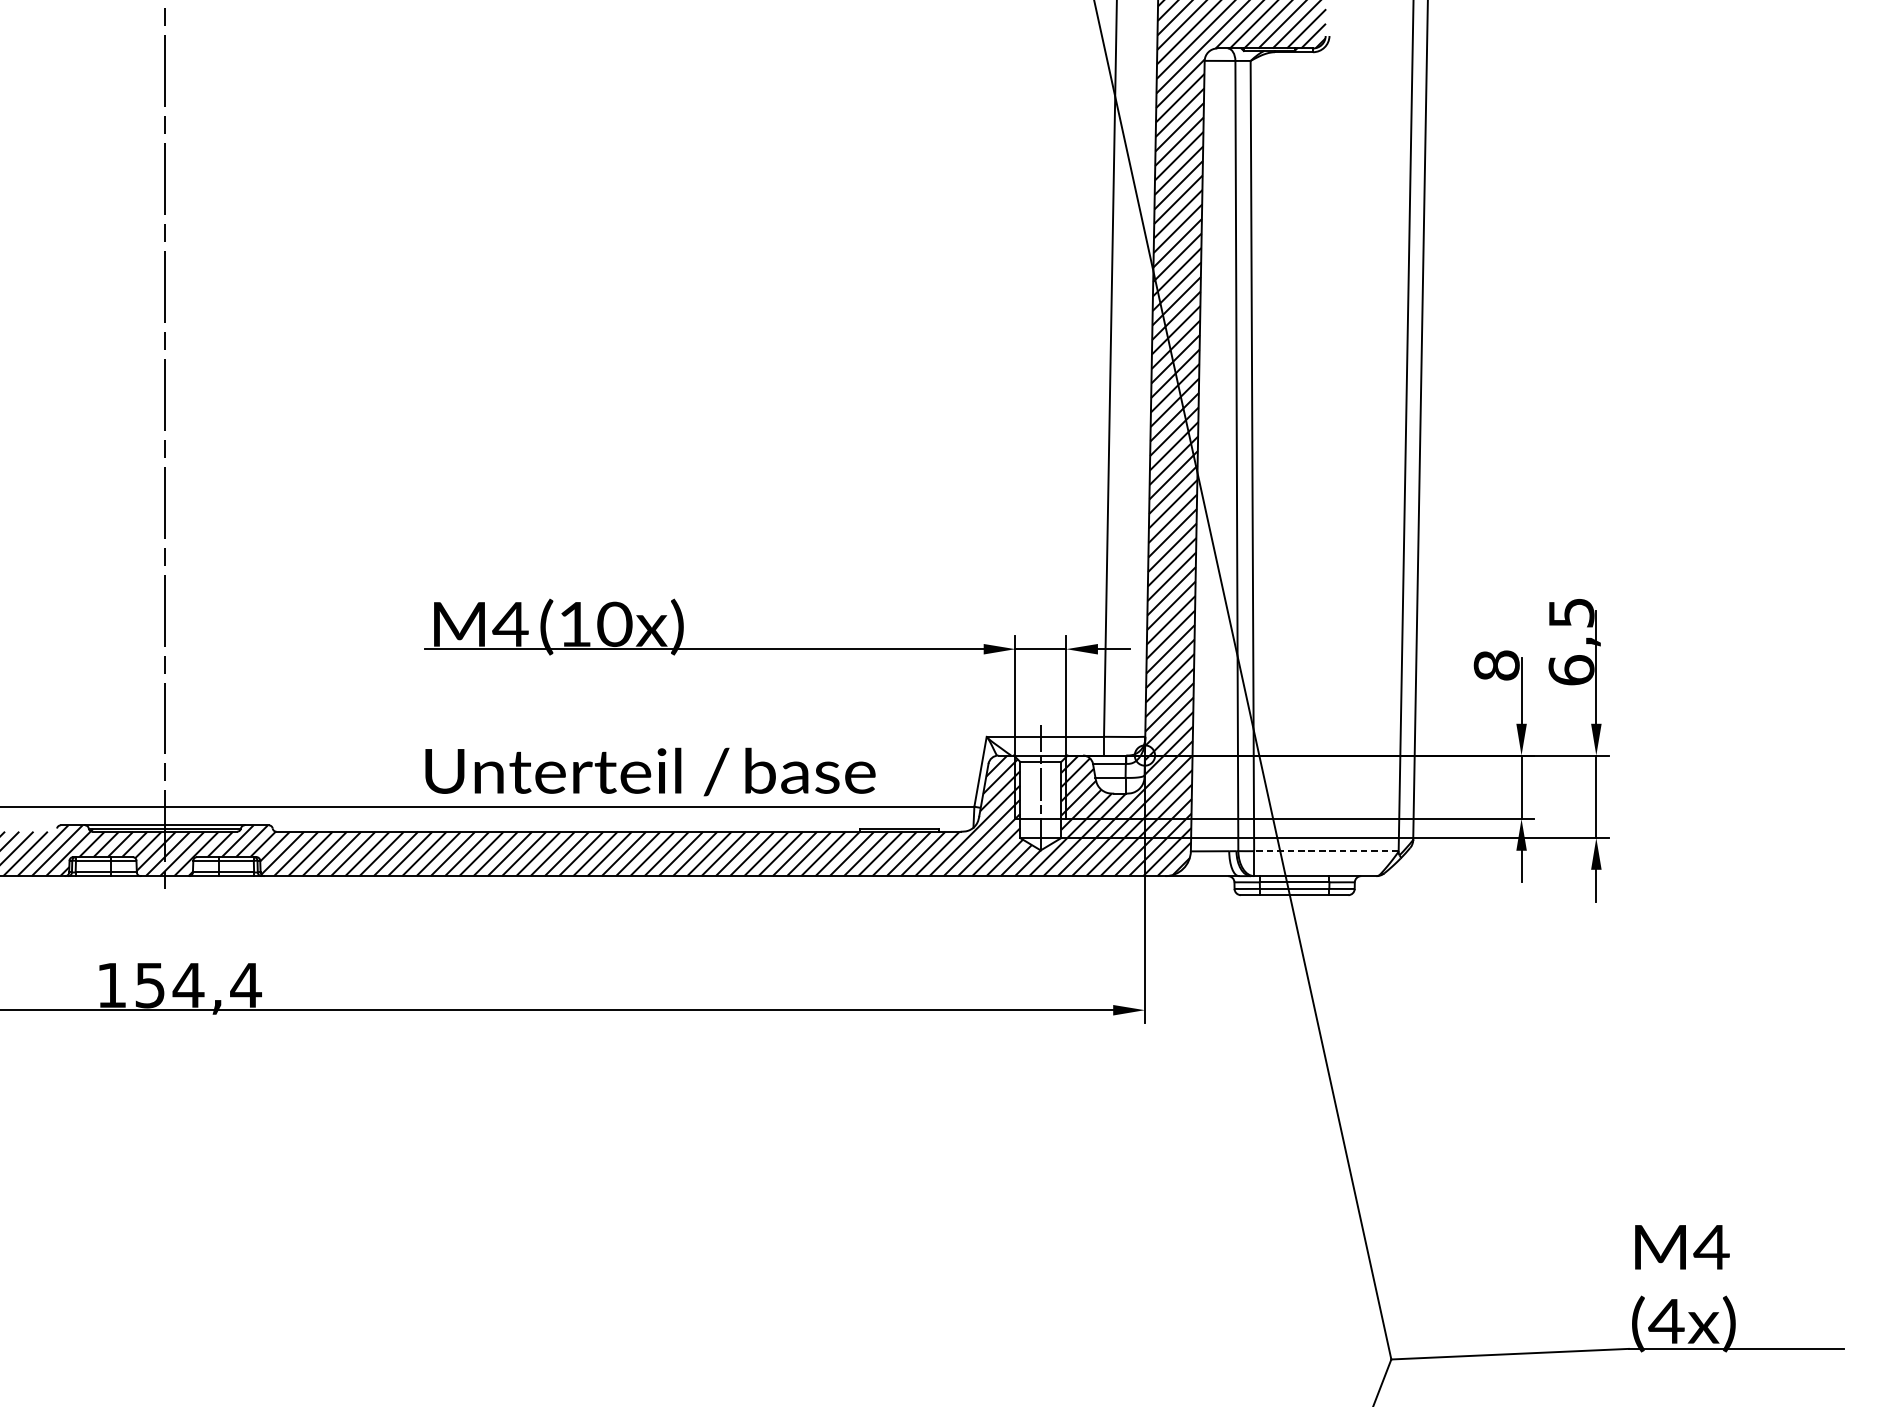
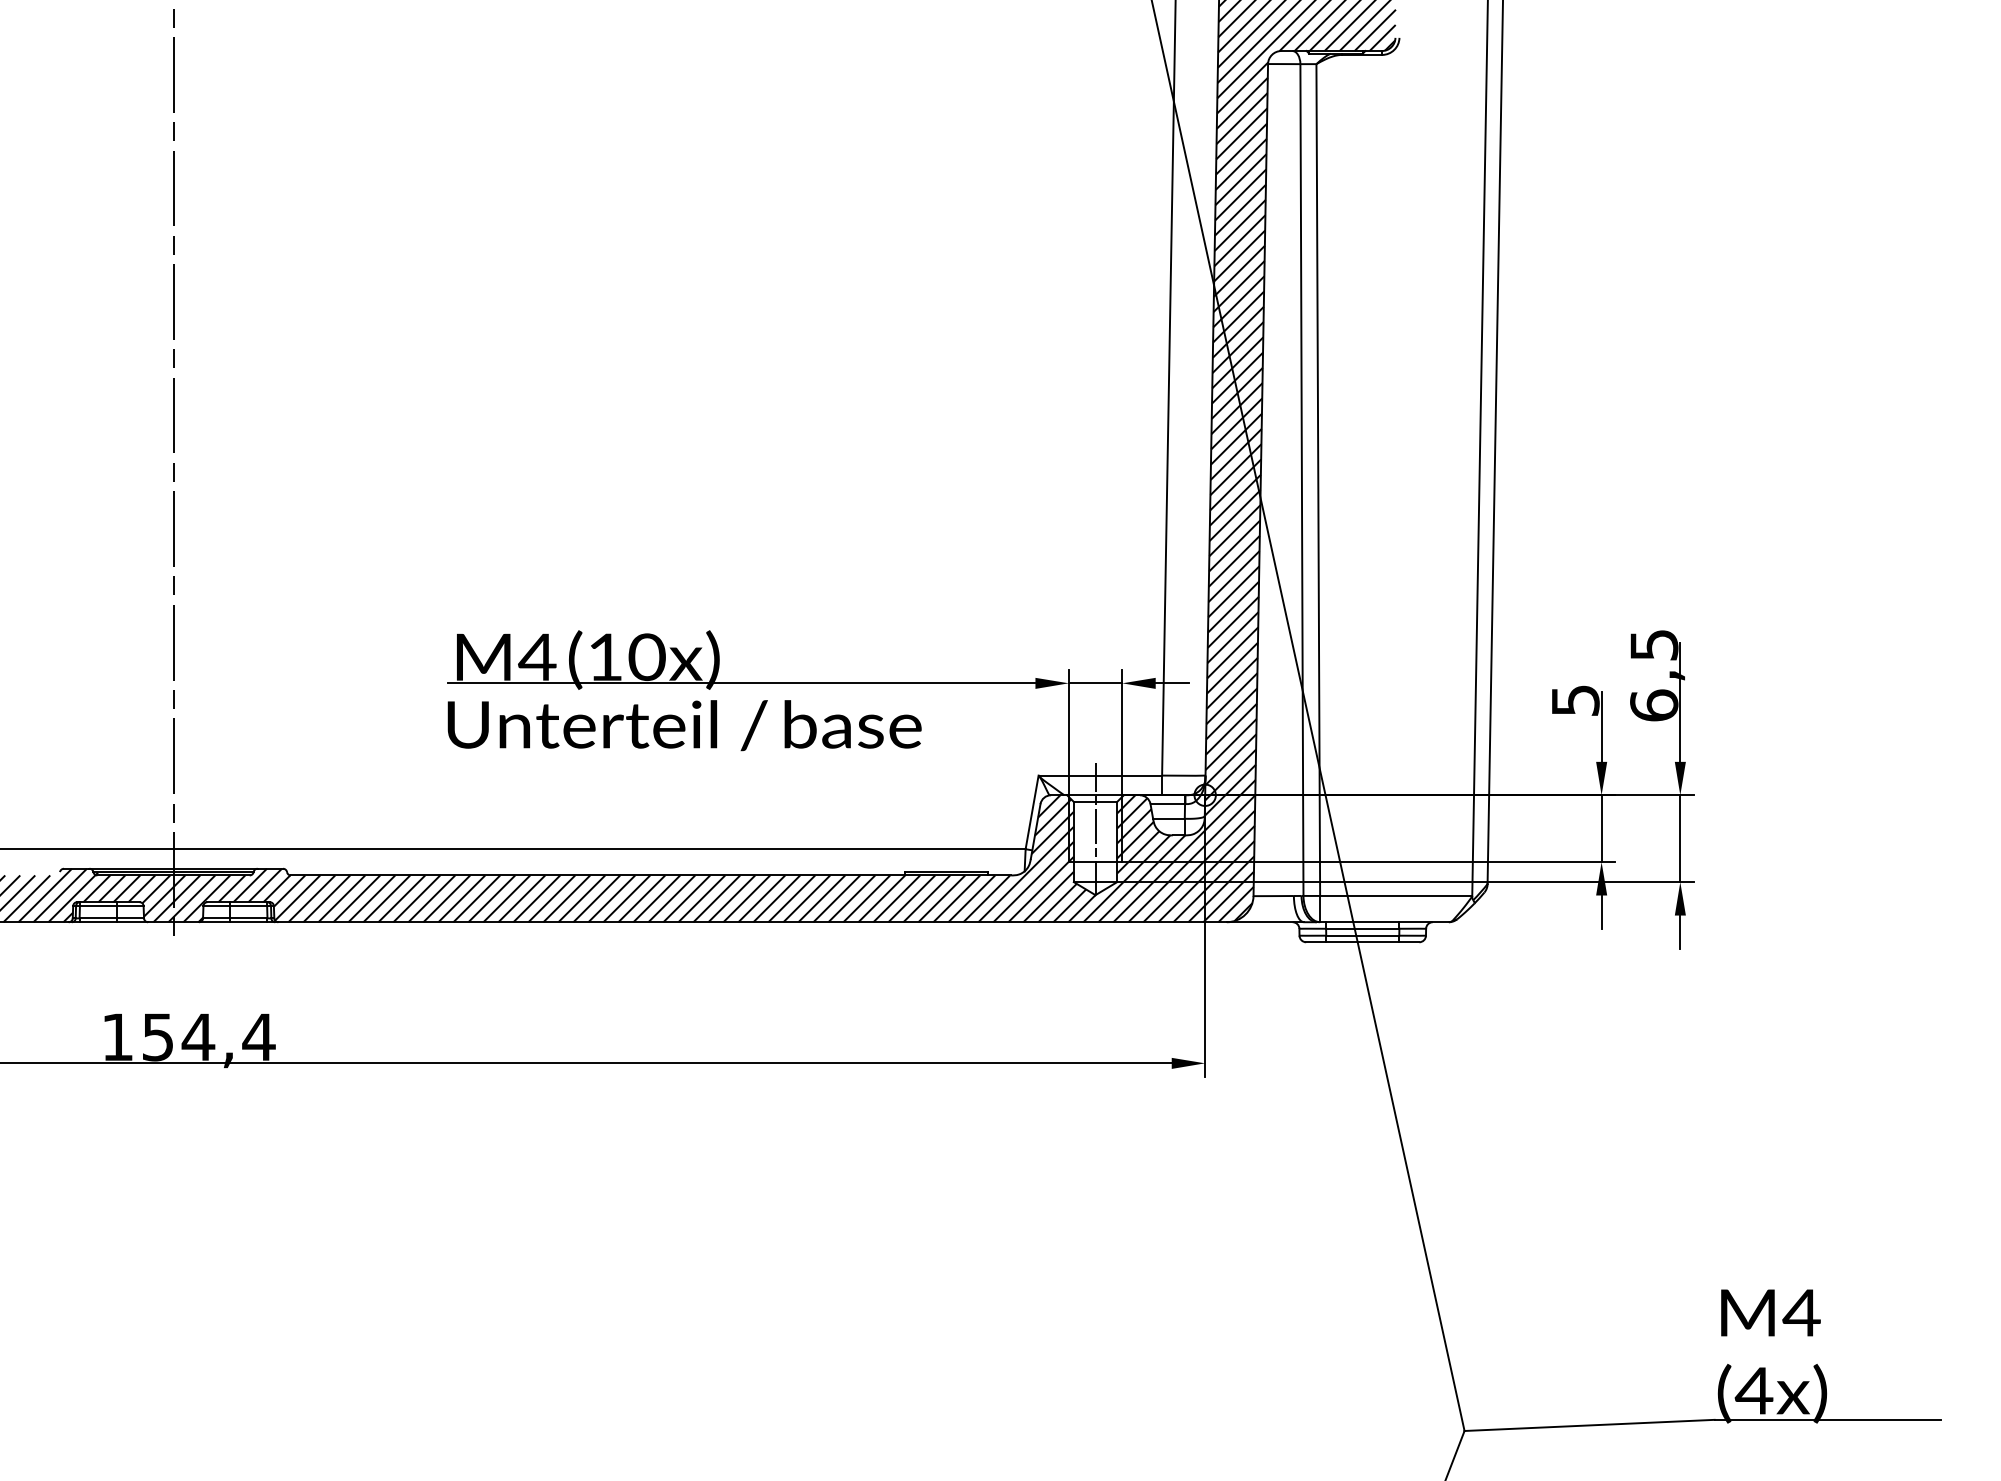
text: (1496, 665) -> (1575, 700), 8 -> 5
text: (650, 771) -> (684, 725), moved
line: (1325, 850) -> (1395, 895), dashed -> solid

